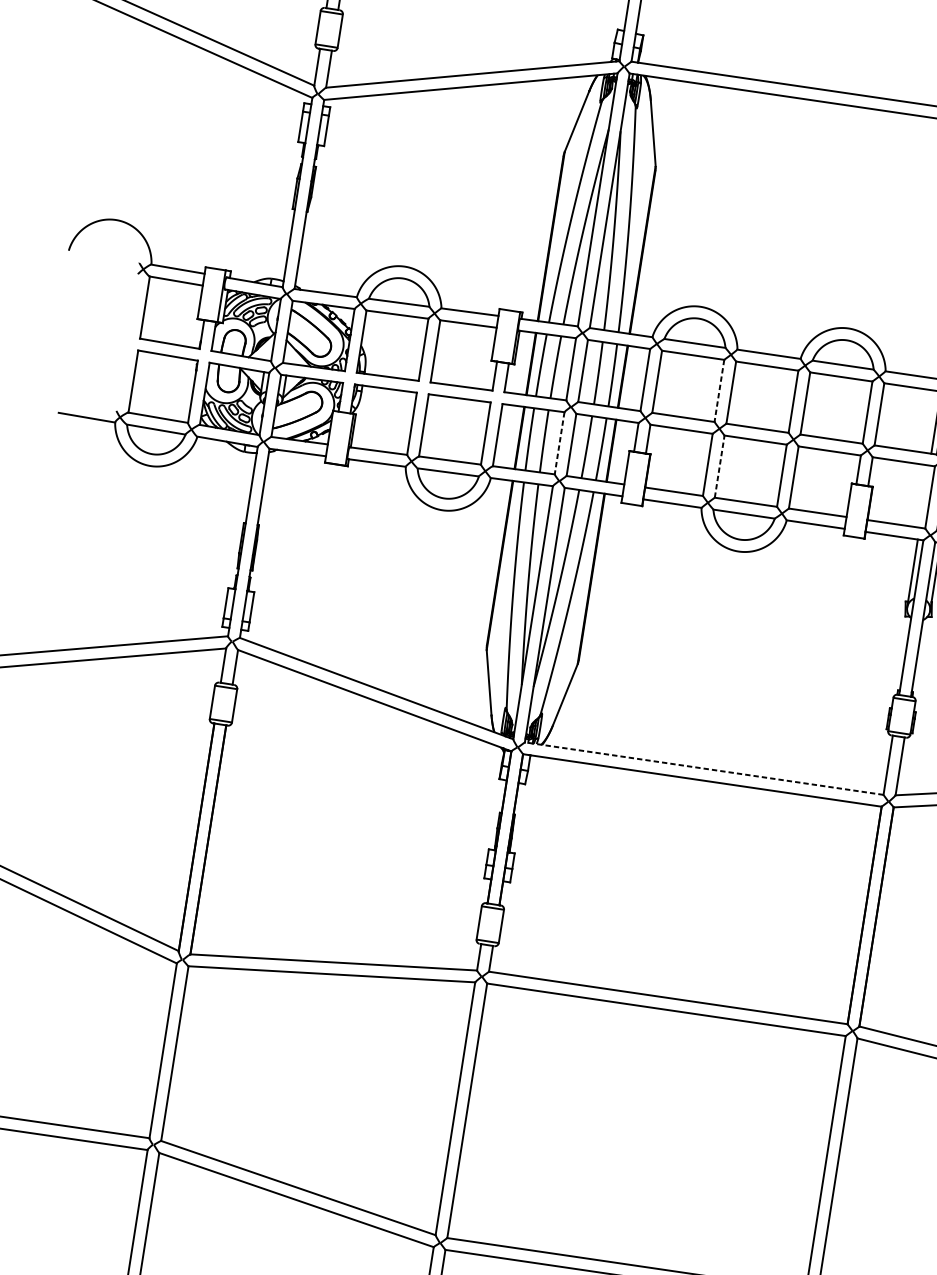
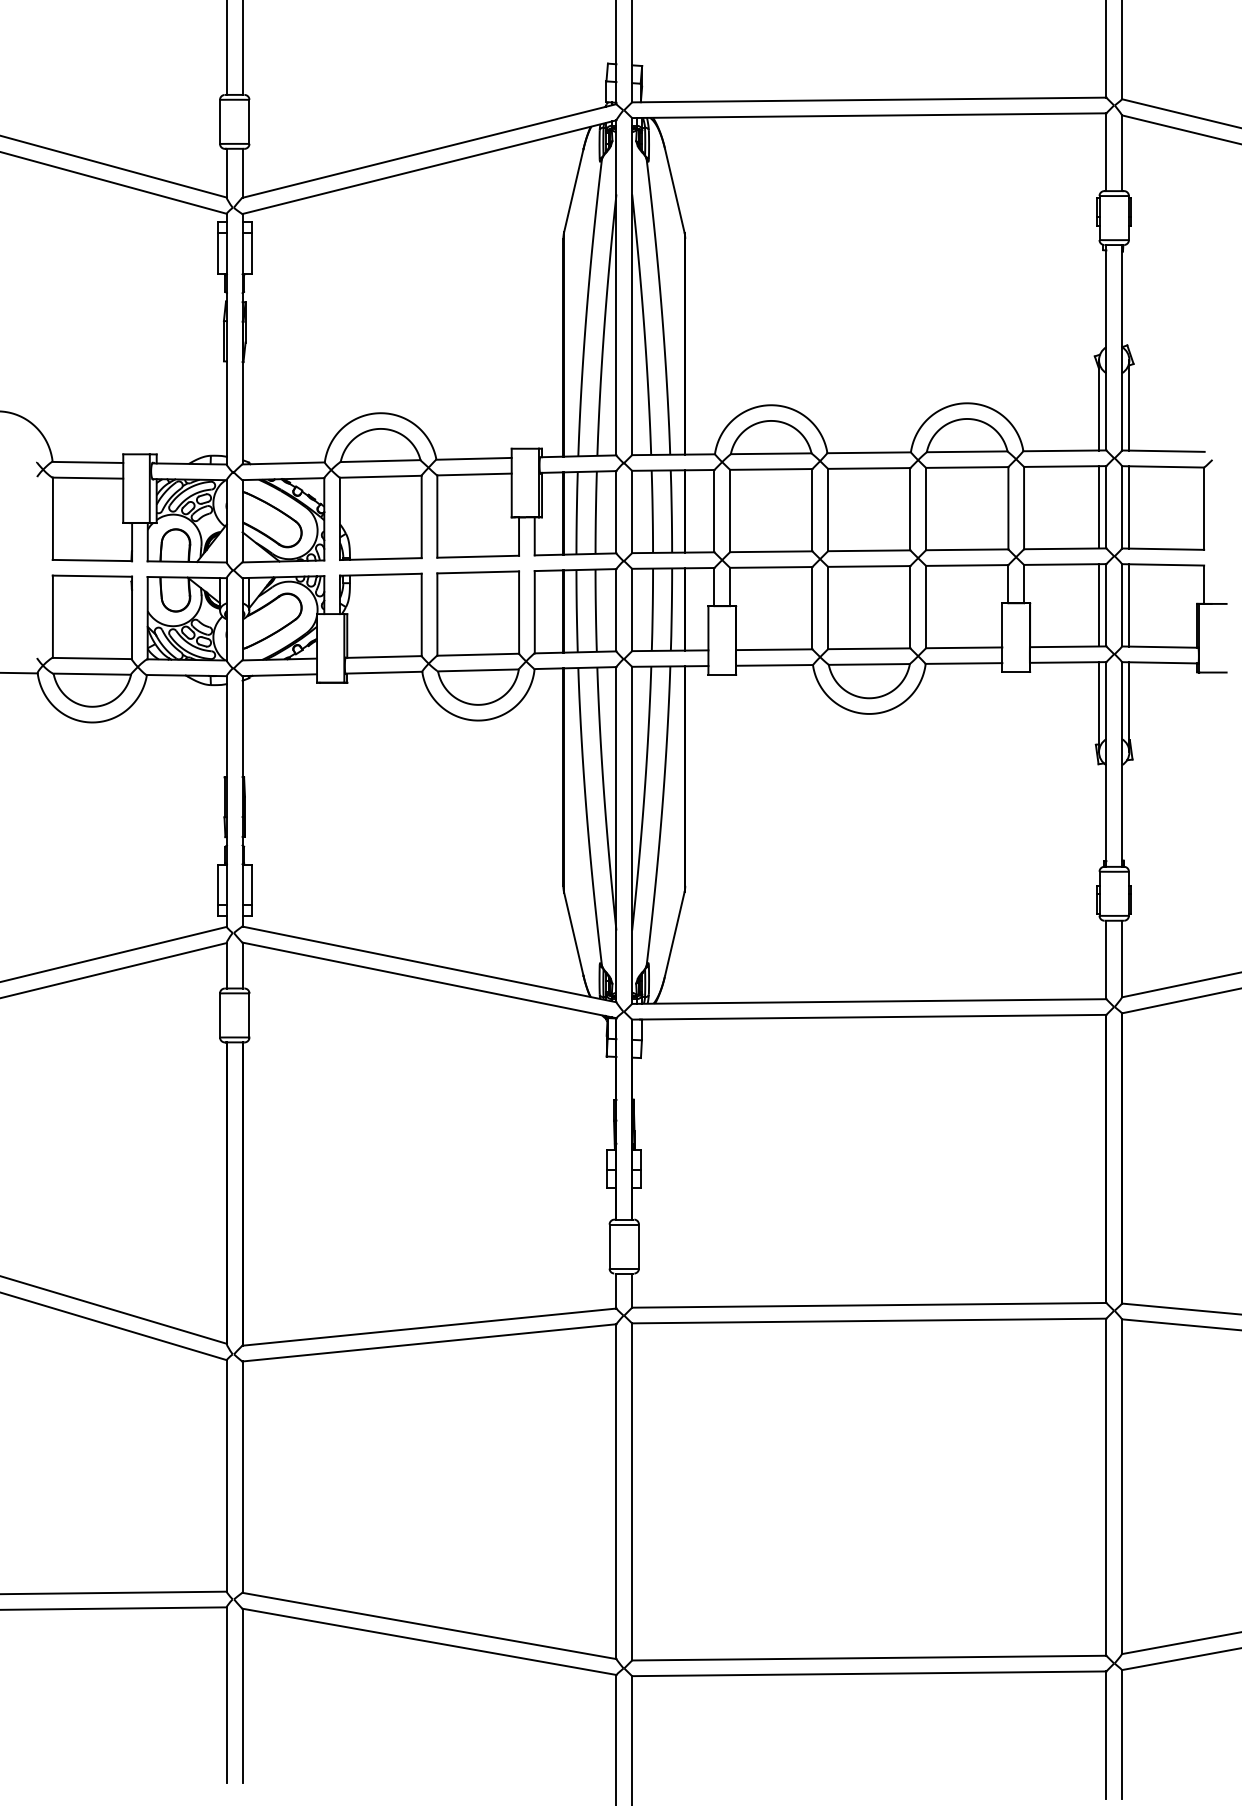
line: (719, 391) -> (812, 510), dashed -> solid
line: (559, 443) -> (616, 610), dashed -> solid
line: (720, 466) -> (828, 607), dashed -> solid
line: (924, 496) -> (1099, 605), added
line: (703, 768) -> (868, 1001), dashed -> solid

